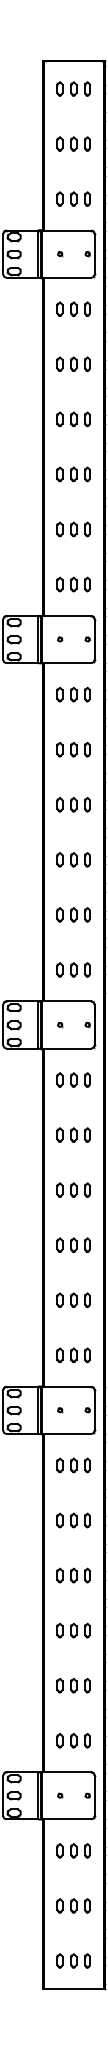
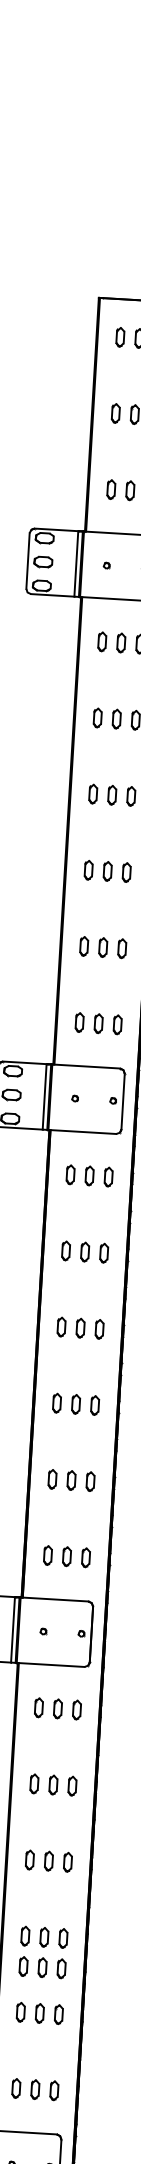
part: (73, 1266) -> (42, 1966), added

